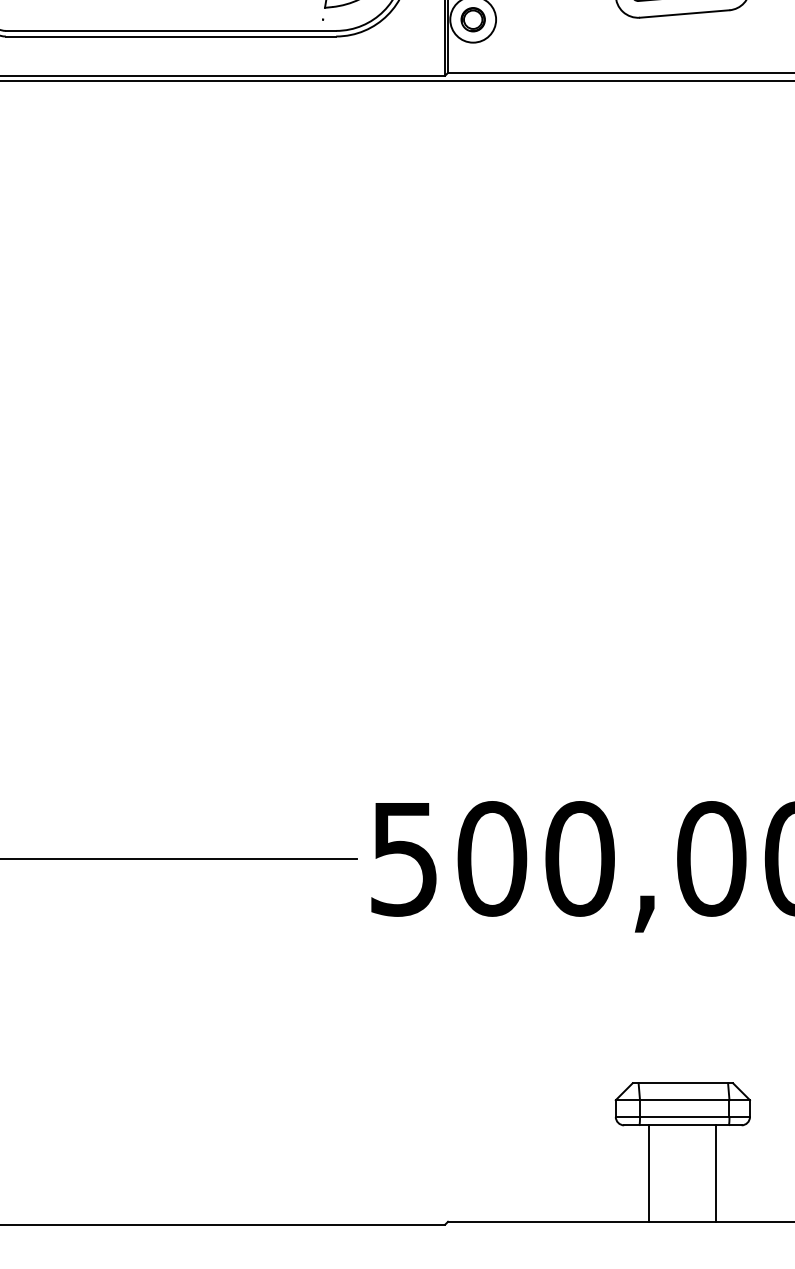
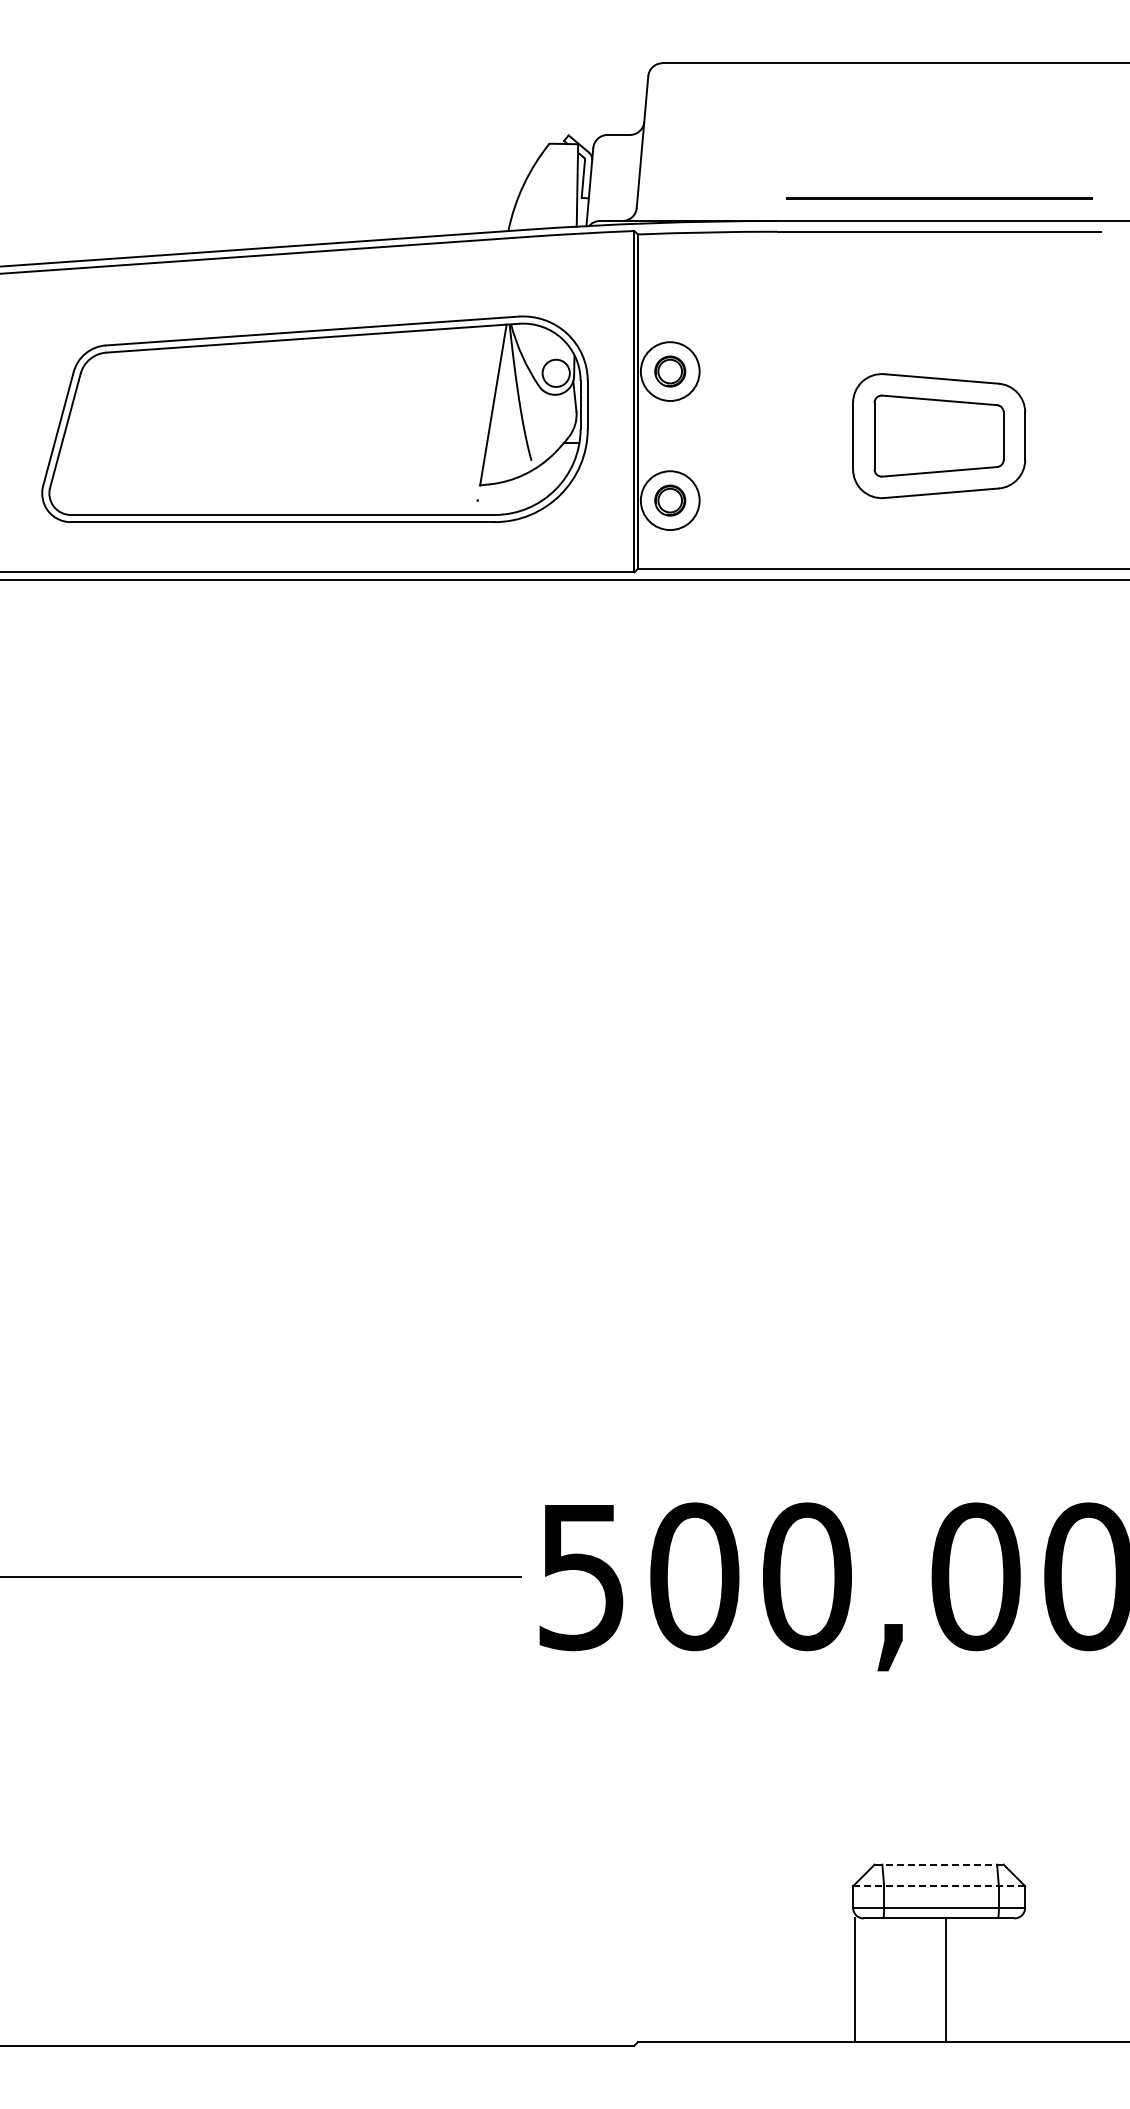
line: (683, 1083) -> (939, 1864), solid -> dashed
line: (683, 1100) -> (939, 1886), solid -> dashed
line: (649, 1173) -> (855, 1980), moved
line: (716, 1173) -> (946, 1980), moved

